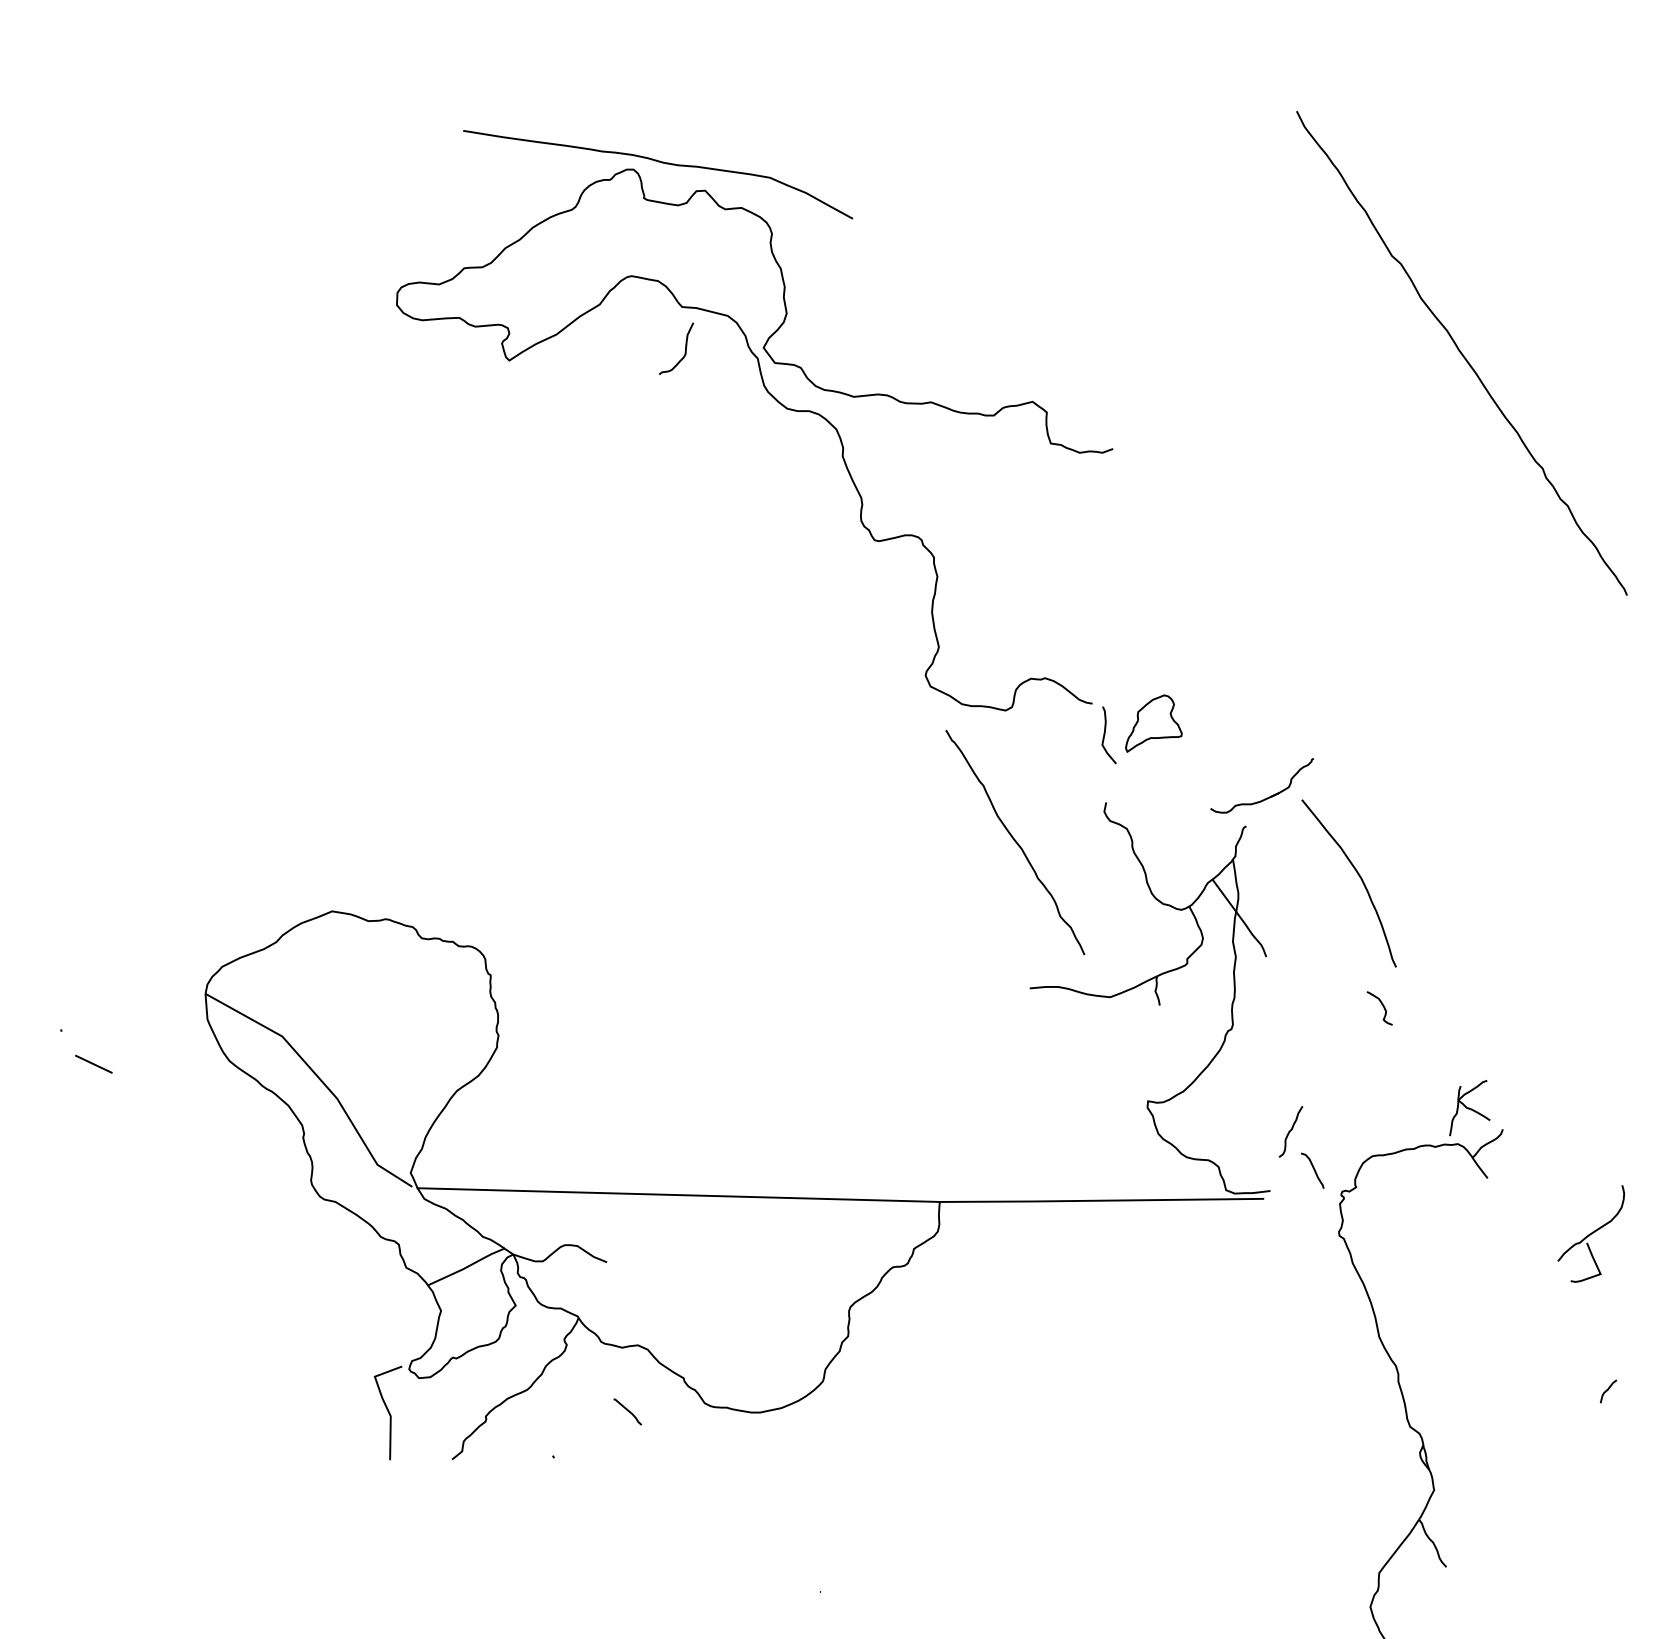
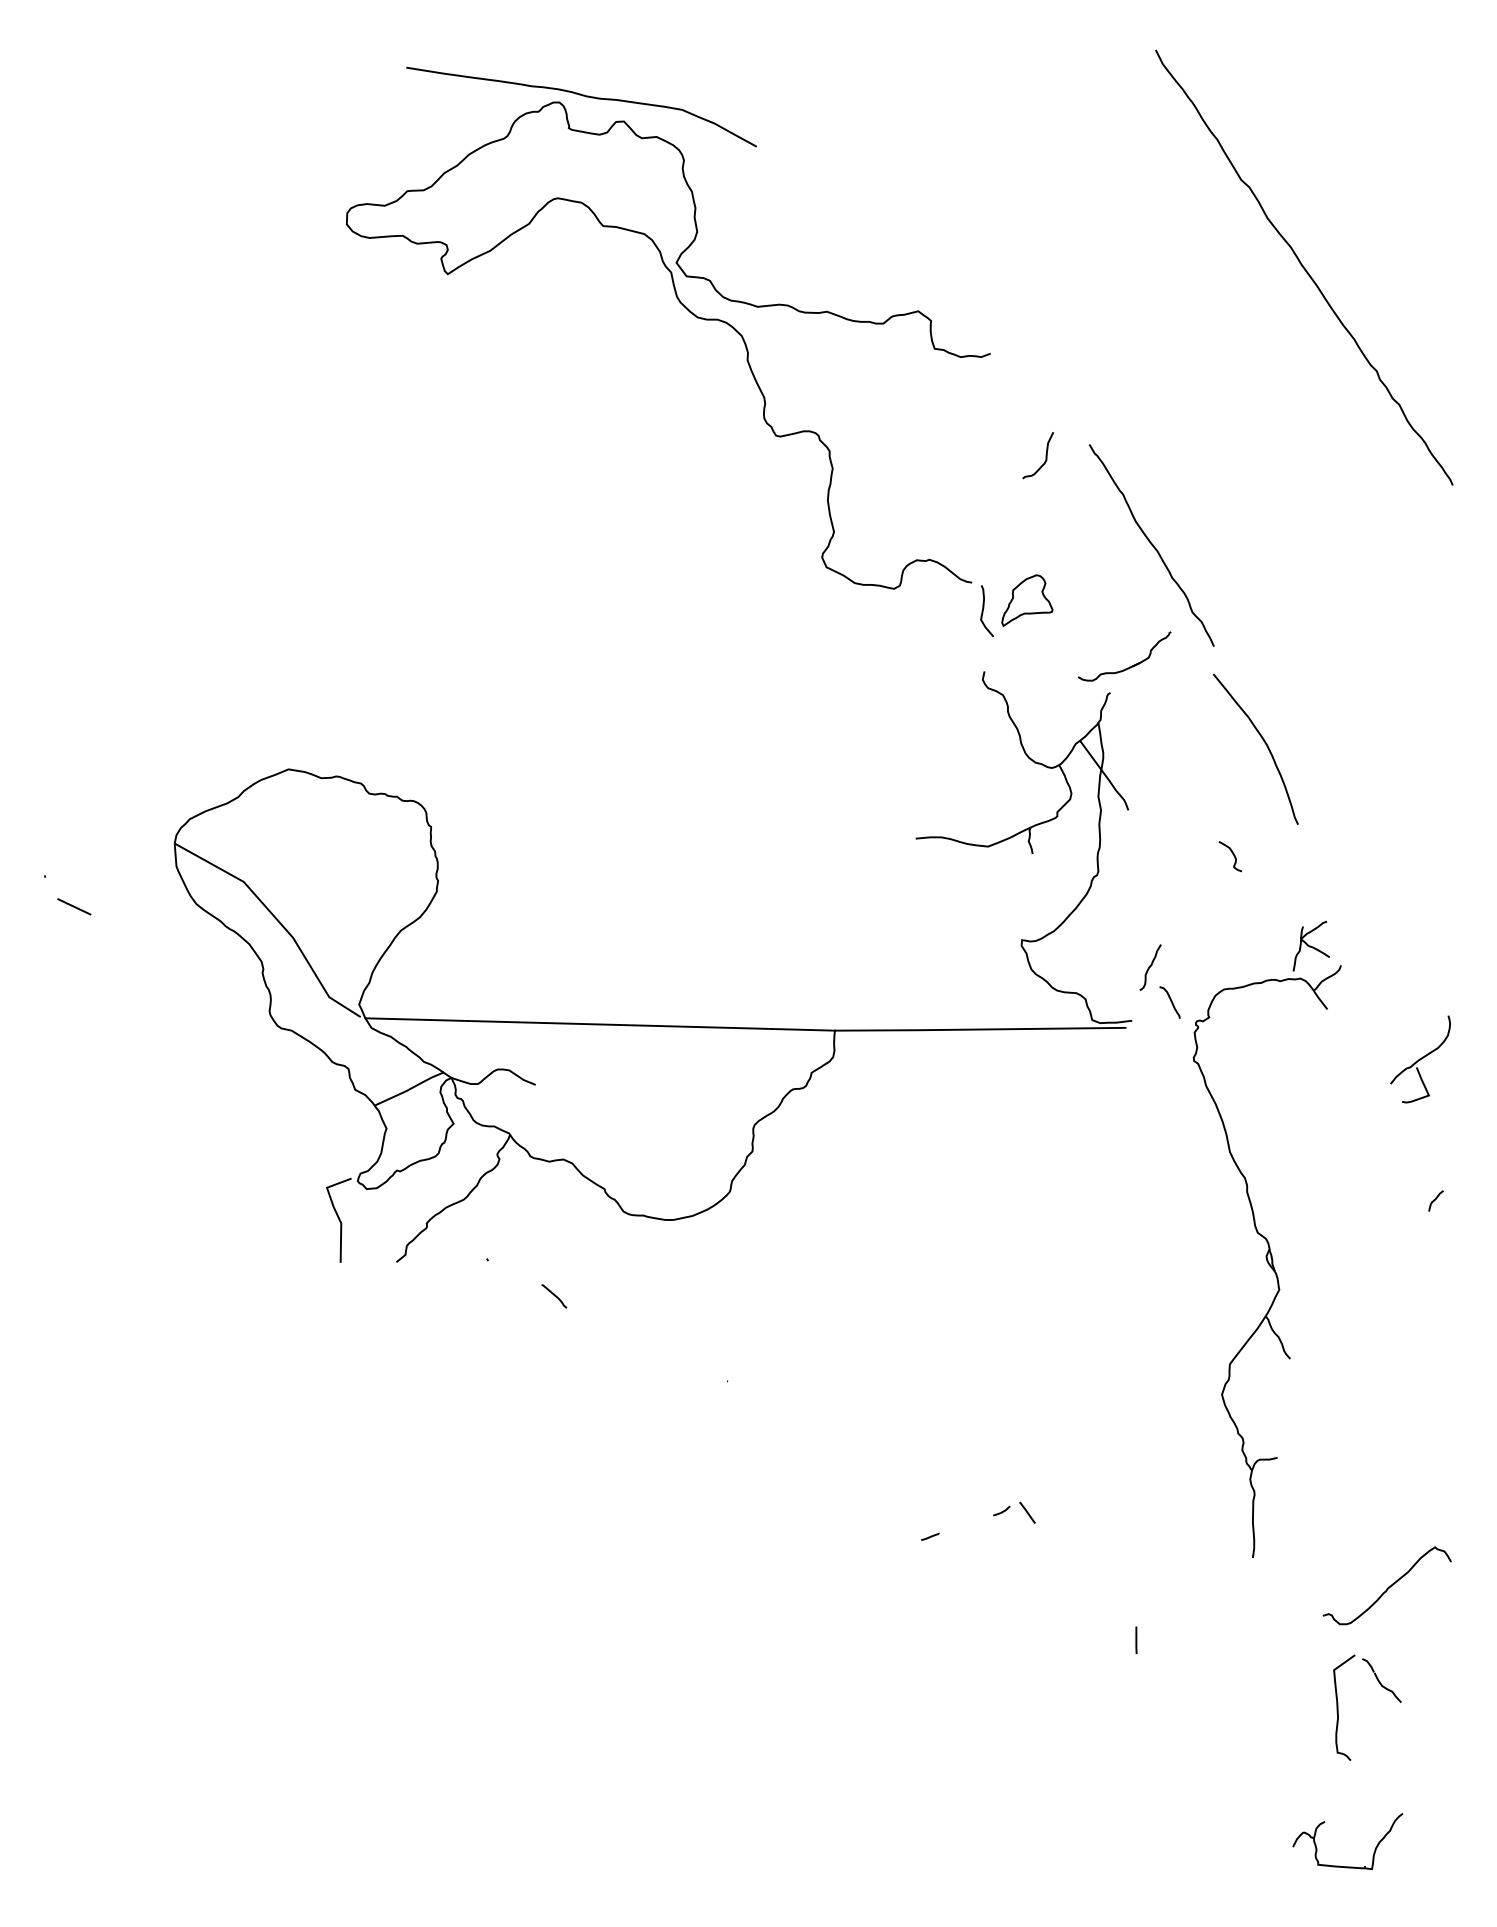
curve: (684, 348) -> (1045, 455), moved
curve: (1015, 842) -> (1151, 545), moved
curve: (1358, 877) -> (1264, 743), moved
line: (627, 1412) -> (554, 1296), moved

